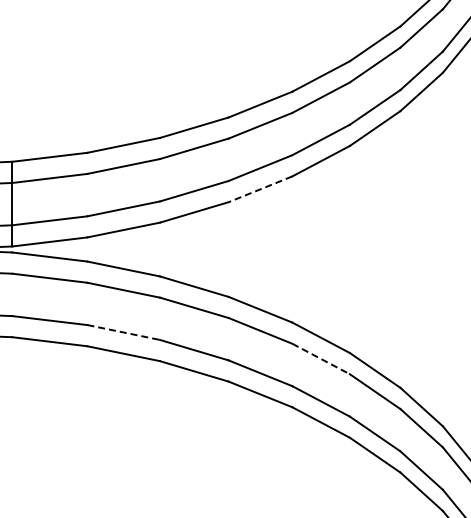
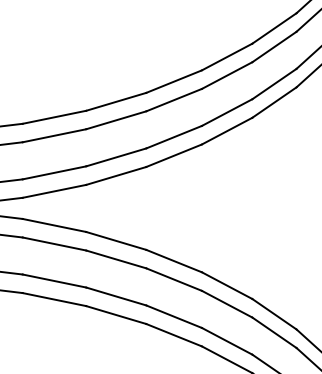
line: (260, 189) -> (174, 155), dashed -> solid
line: (124, 332) -> (55, 281), dashed -> solid
line: (321, 358) -> (227, 303), dashed -> solid

